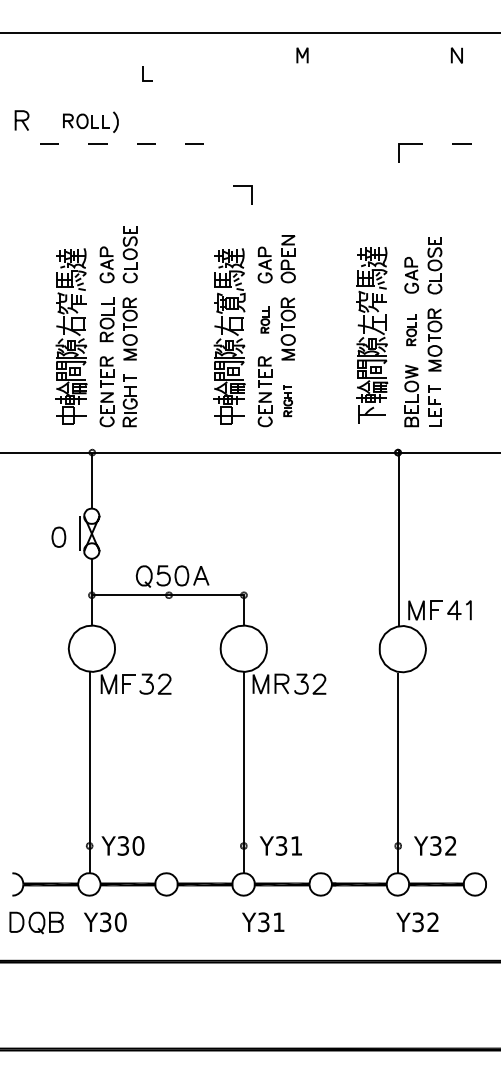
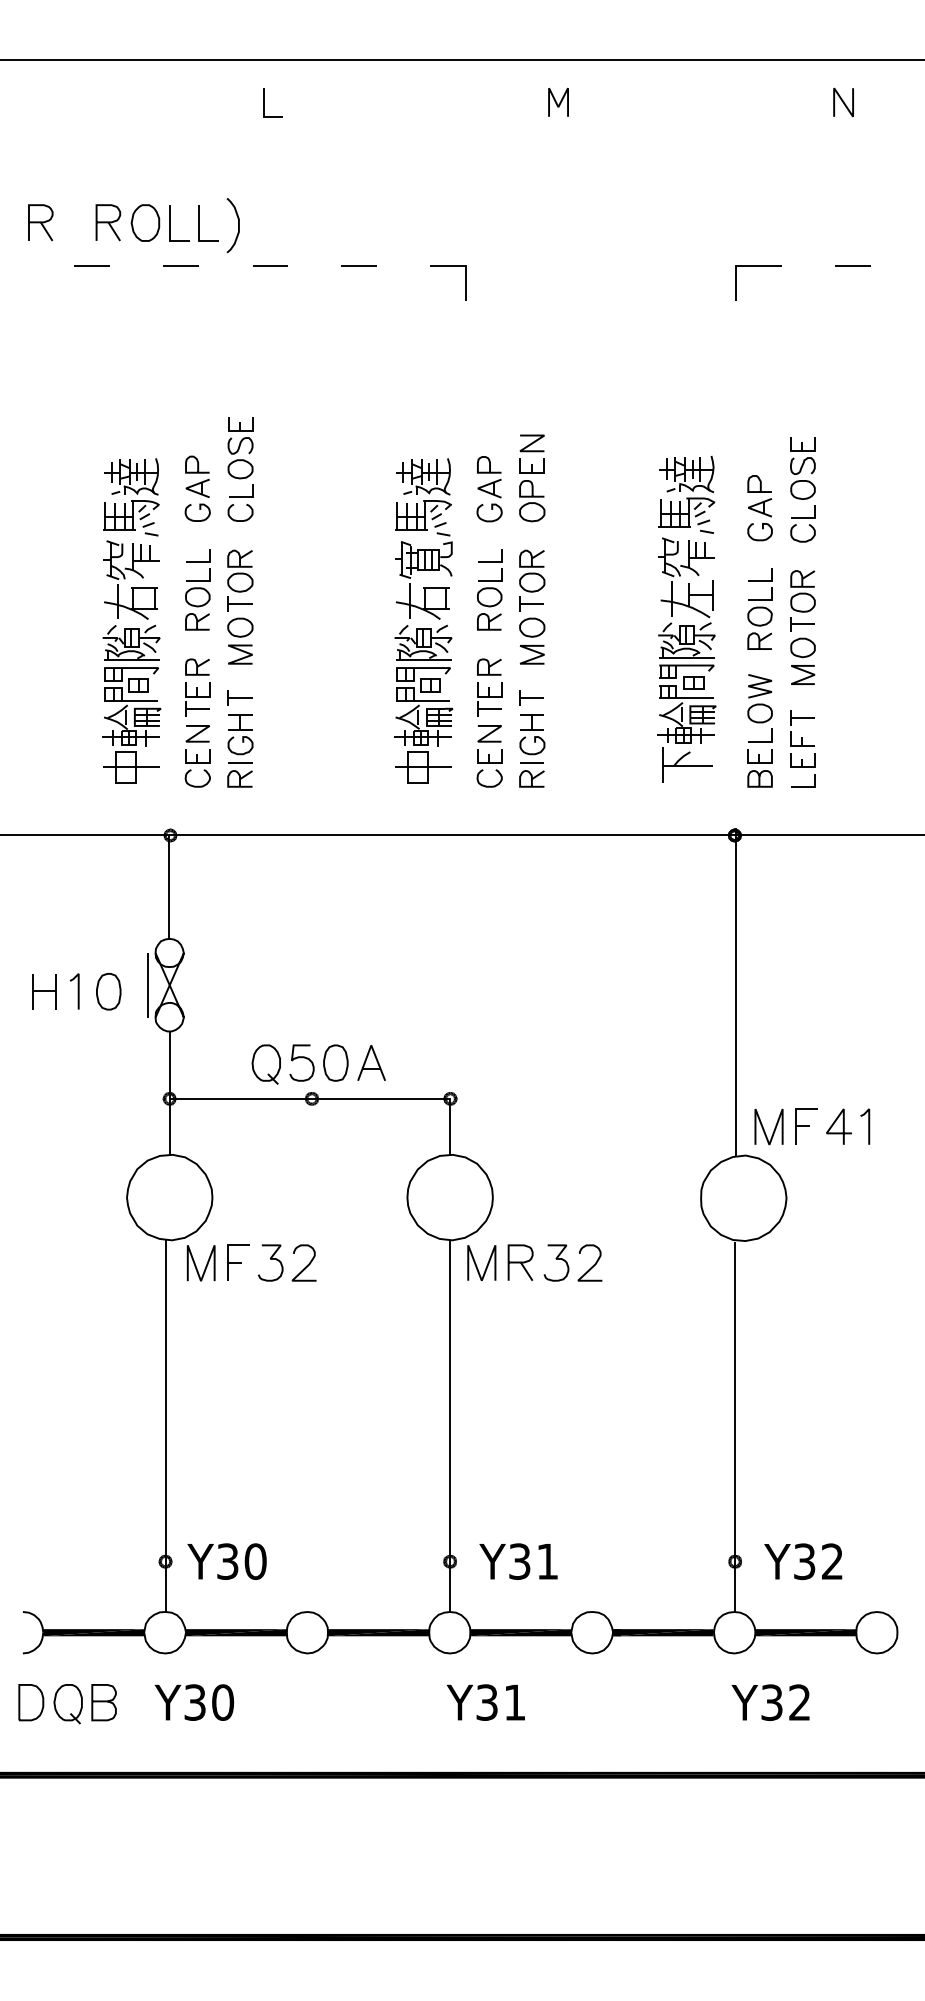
line: (143, 73) -> (264, 102), moved
part: (90, 122) -> (167, 226), size x1.43
line: (242, 186) -> (447, 266), moved
part: (265, 319) -> (490, 589), size x1.67
part: (411, 329) -> (759, 608), size x1.43
part: (287, 400) -> (530, 739), size x1.67
part: (30, 536) -> (56, 990), added

